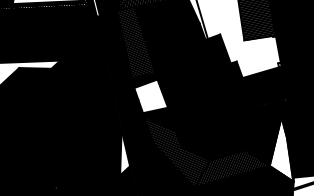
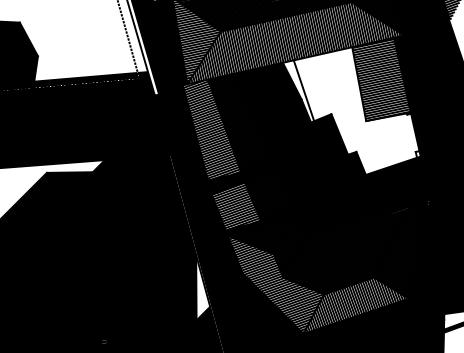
hatch: (151, 96) -> (236, 206), added
fill: (282, 148) -> (426, 273), added

